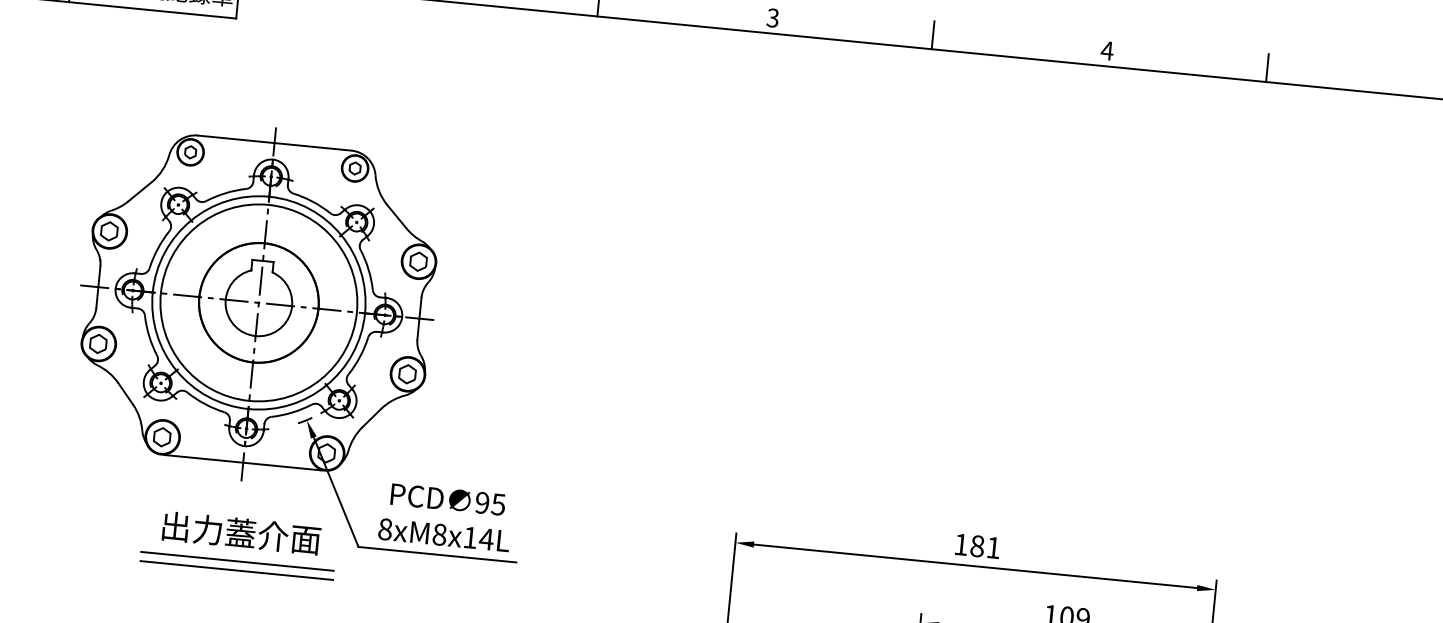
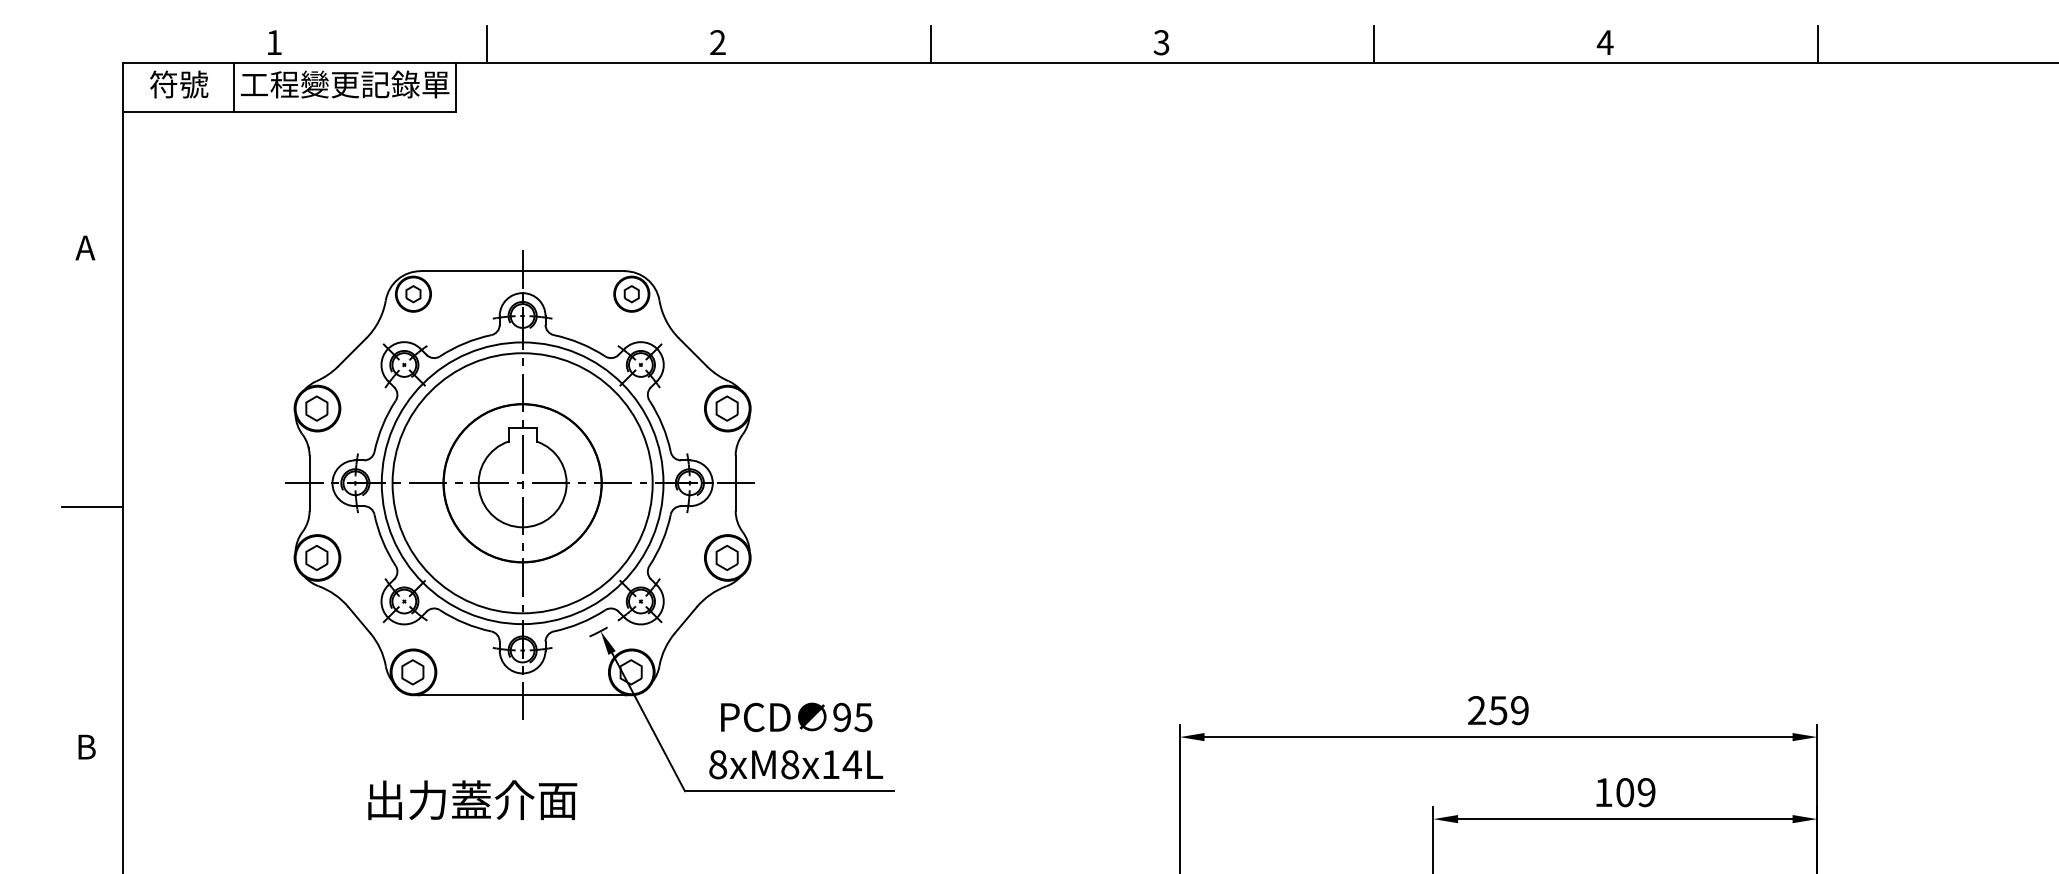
text: (241, 532) -> (472, 799), moved
text: (977, 546) -> (1498, 710), 181 -> 259
line: (237, 561) -> (527, 825), removed
line: (236, 570) -> (527, 837), removed

